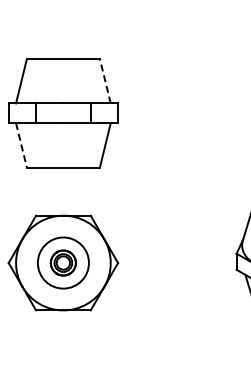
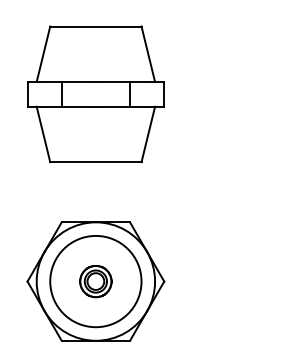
line: (105, 81) -> (148, 54), dashed -> solid
line: (21, 145) -> (43, 134), dashed -> solid
circle: (62, 262) -> (94, 280), size x1.43

